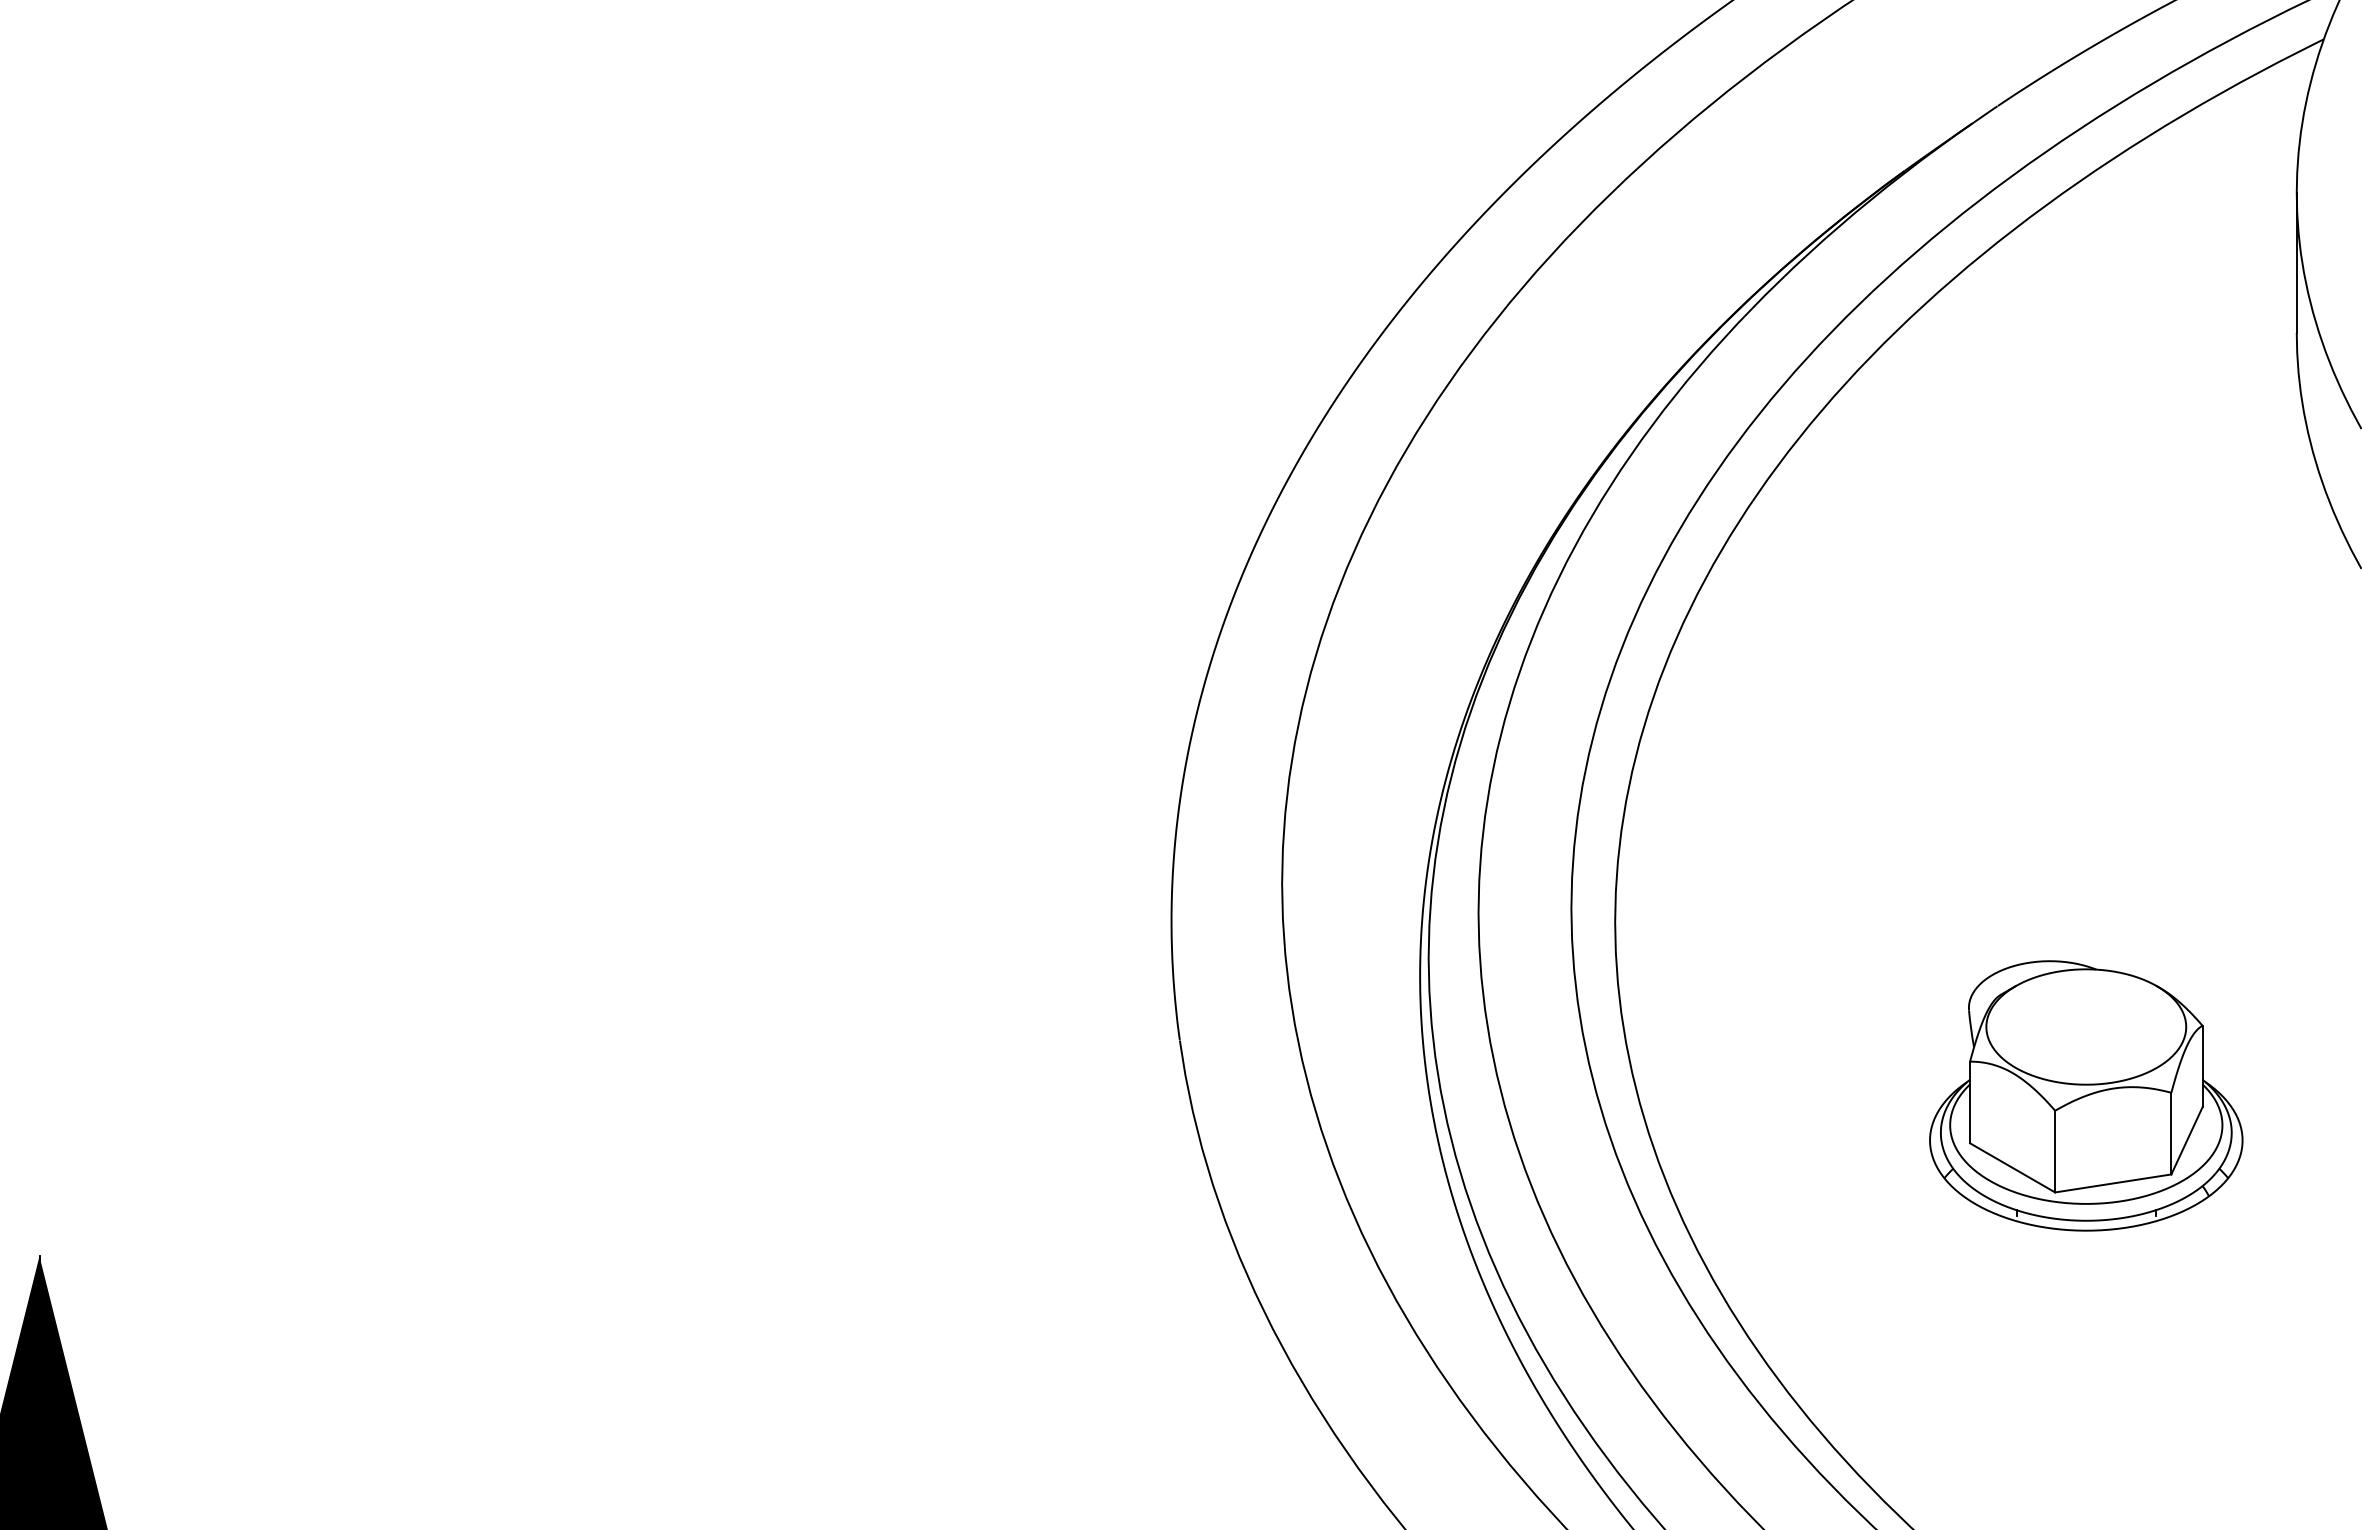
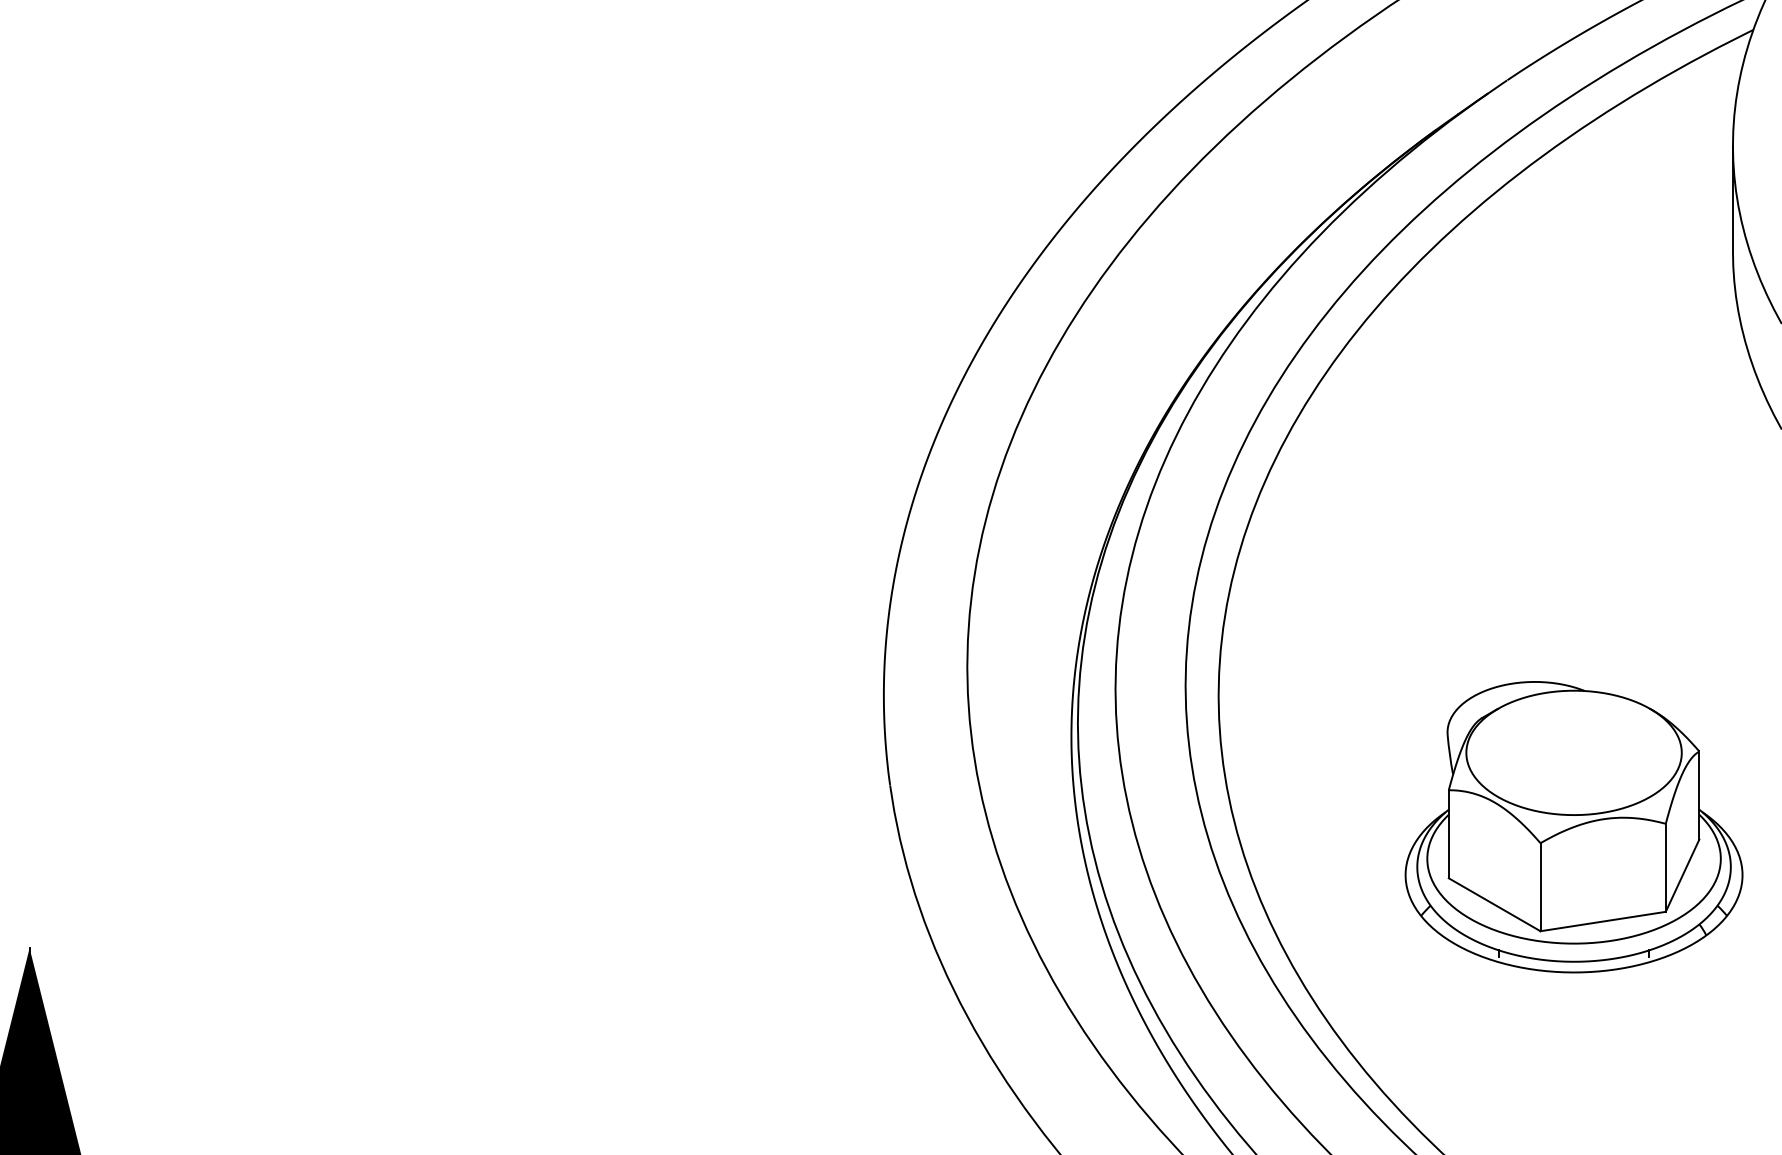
part: (2086, 1095) -> (1574, 826), size x1.43

